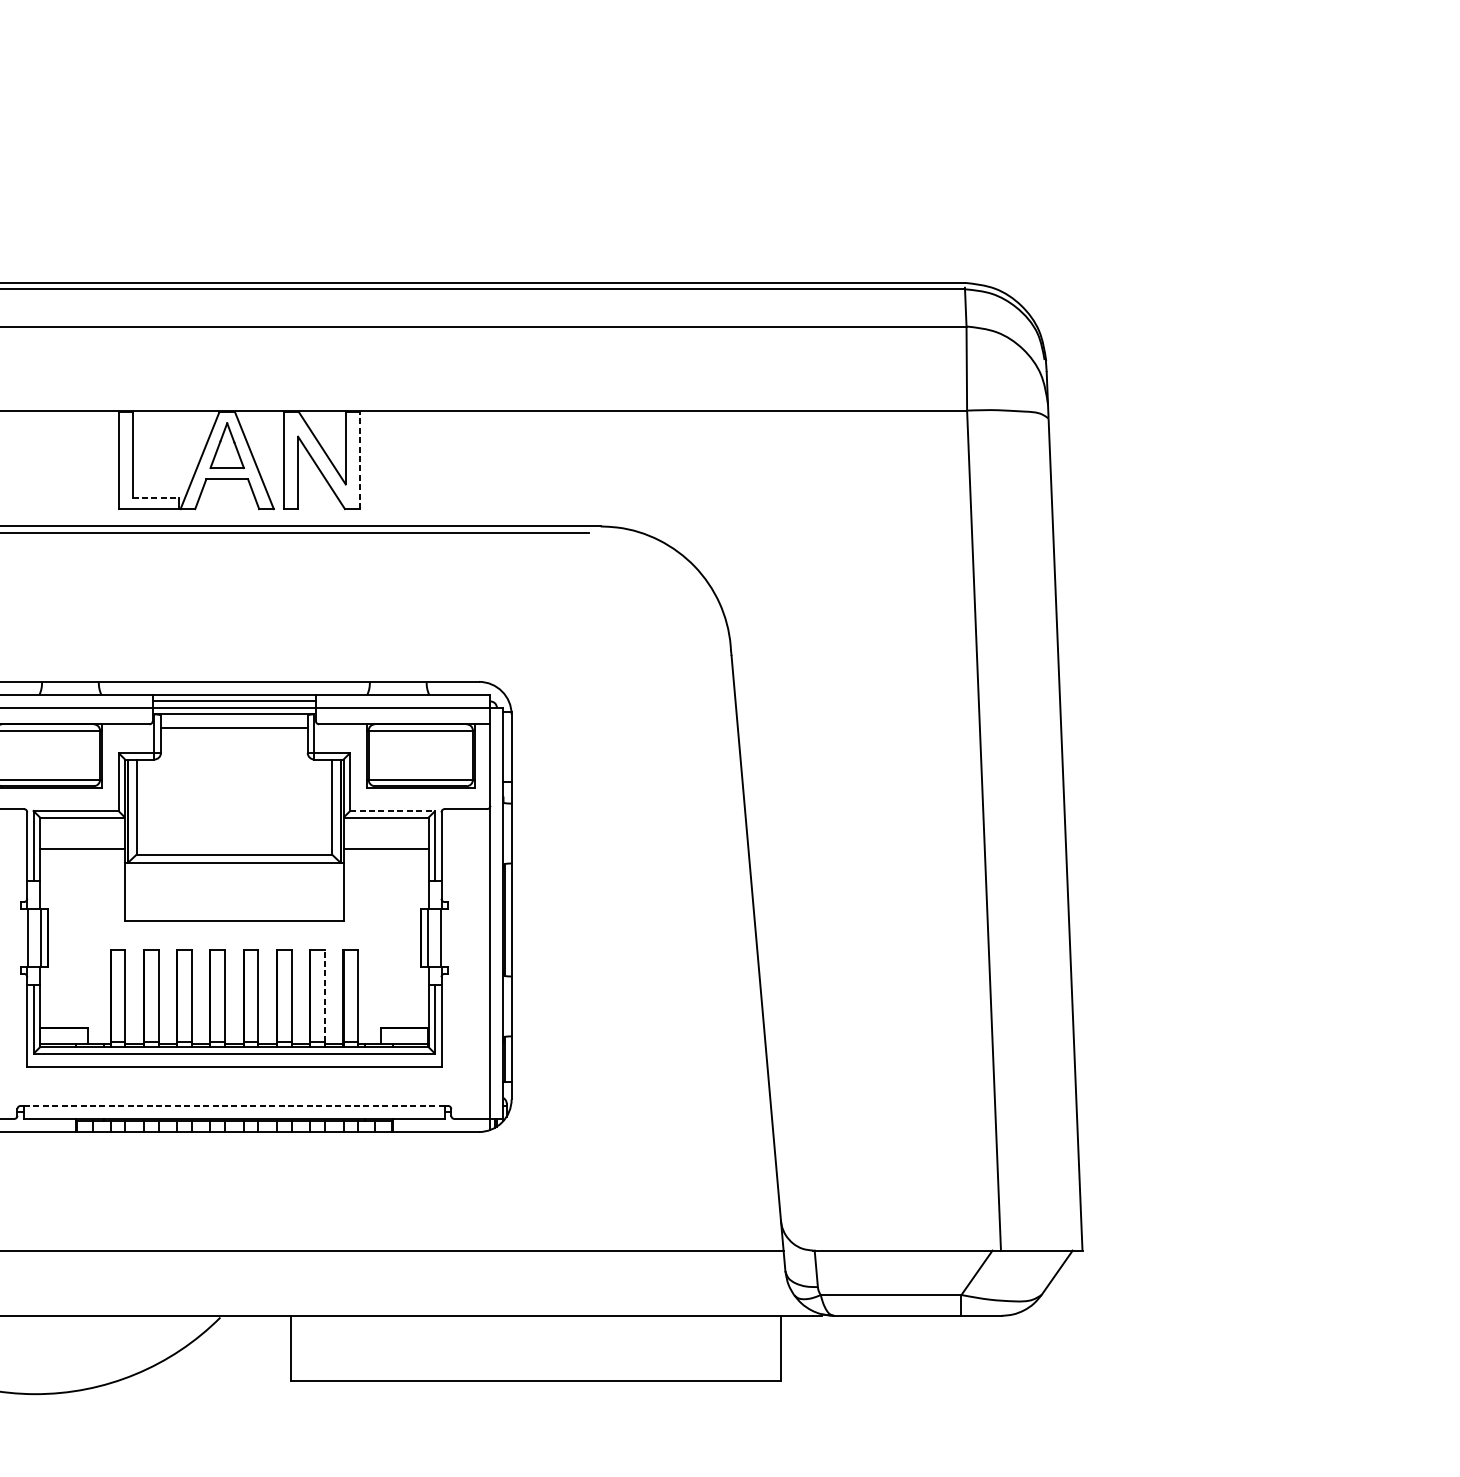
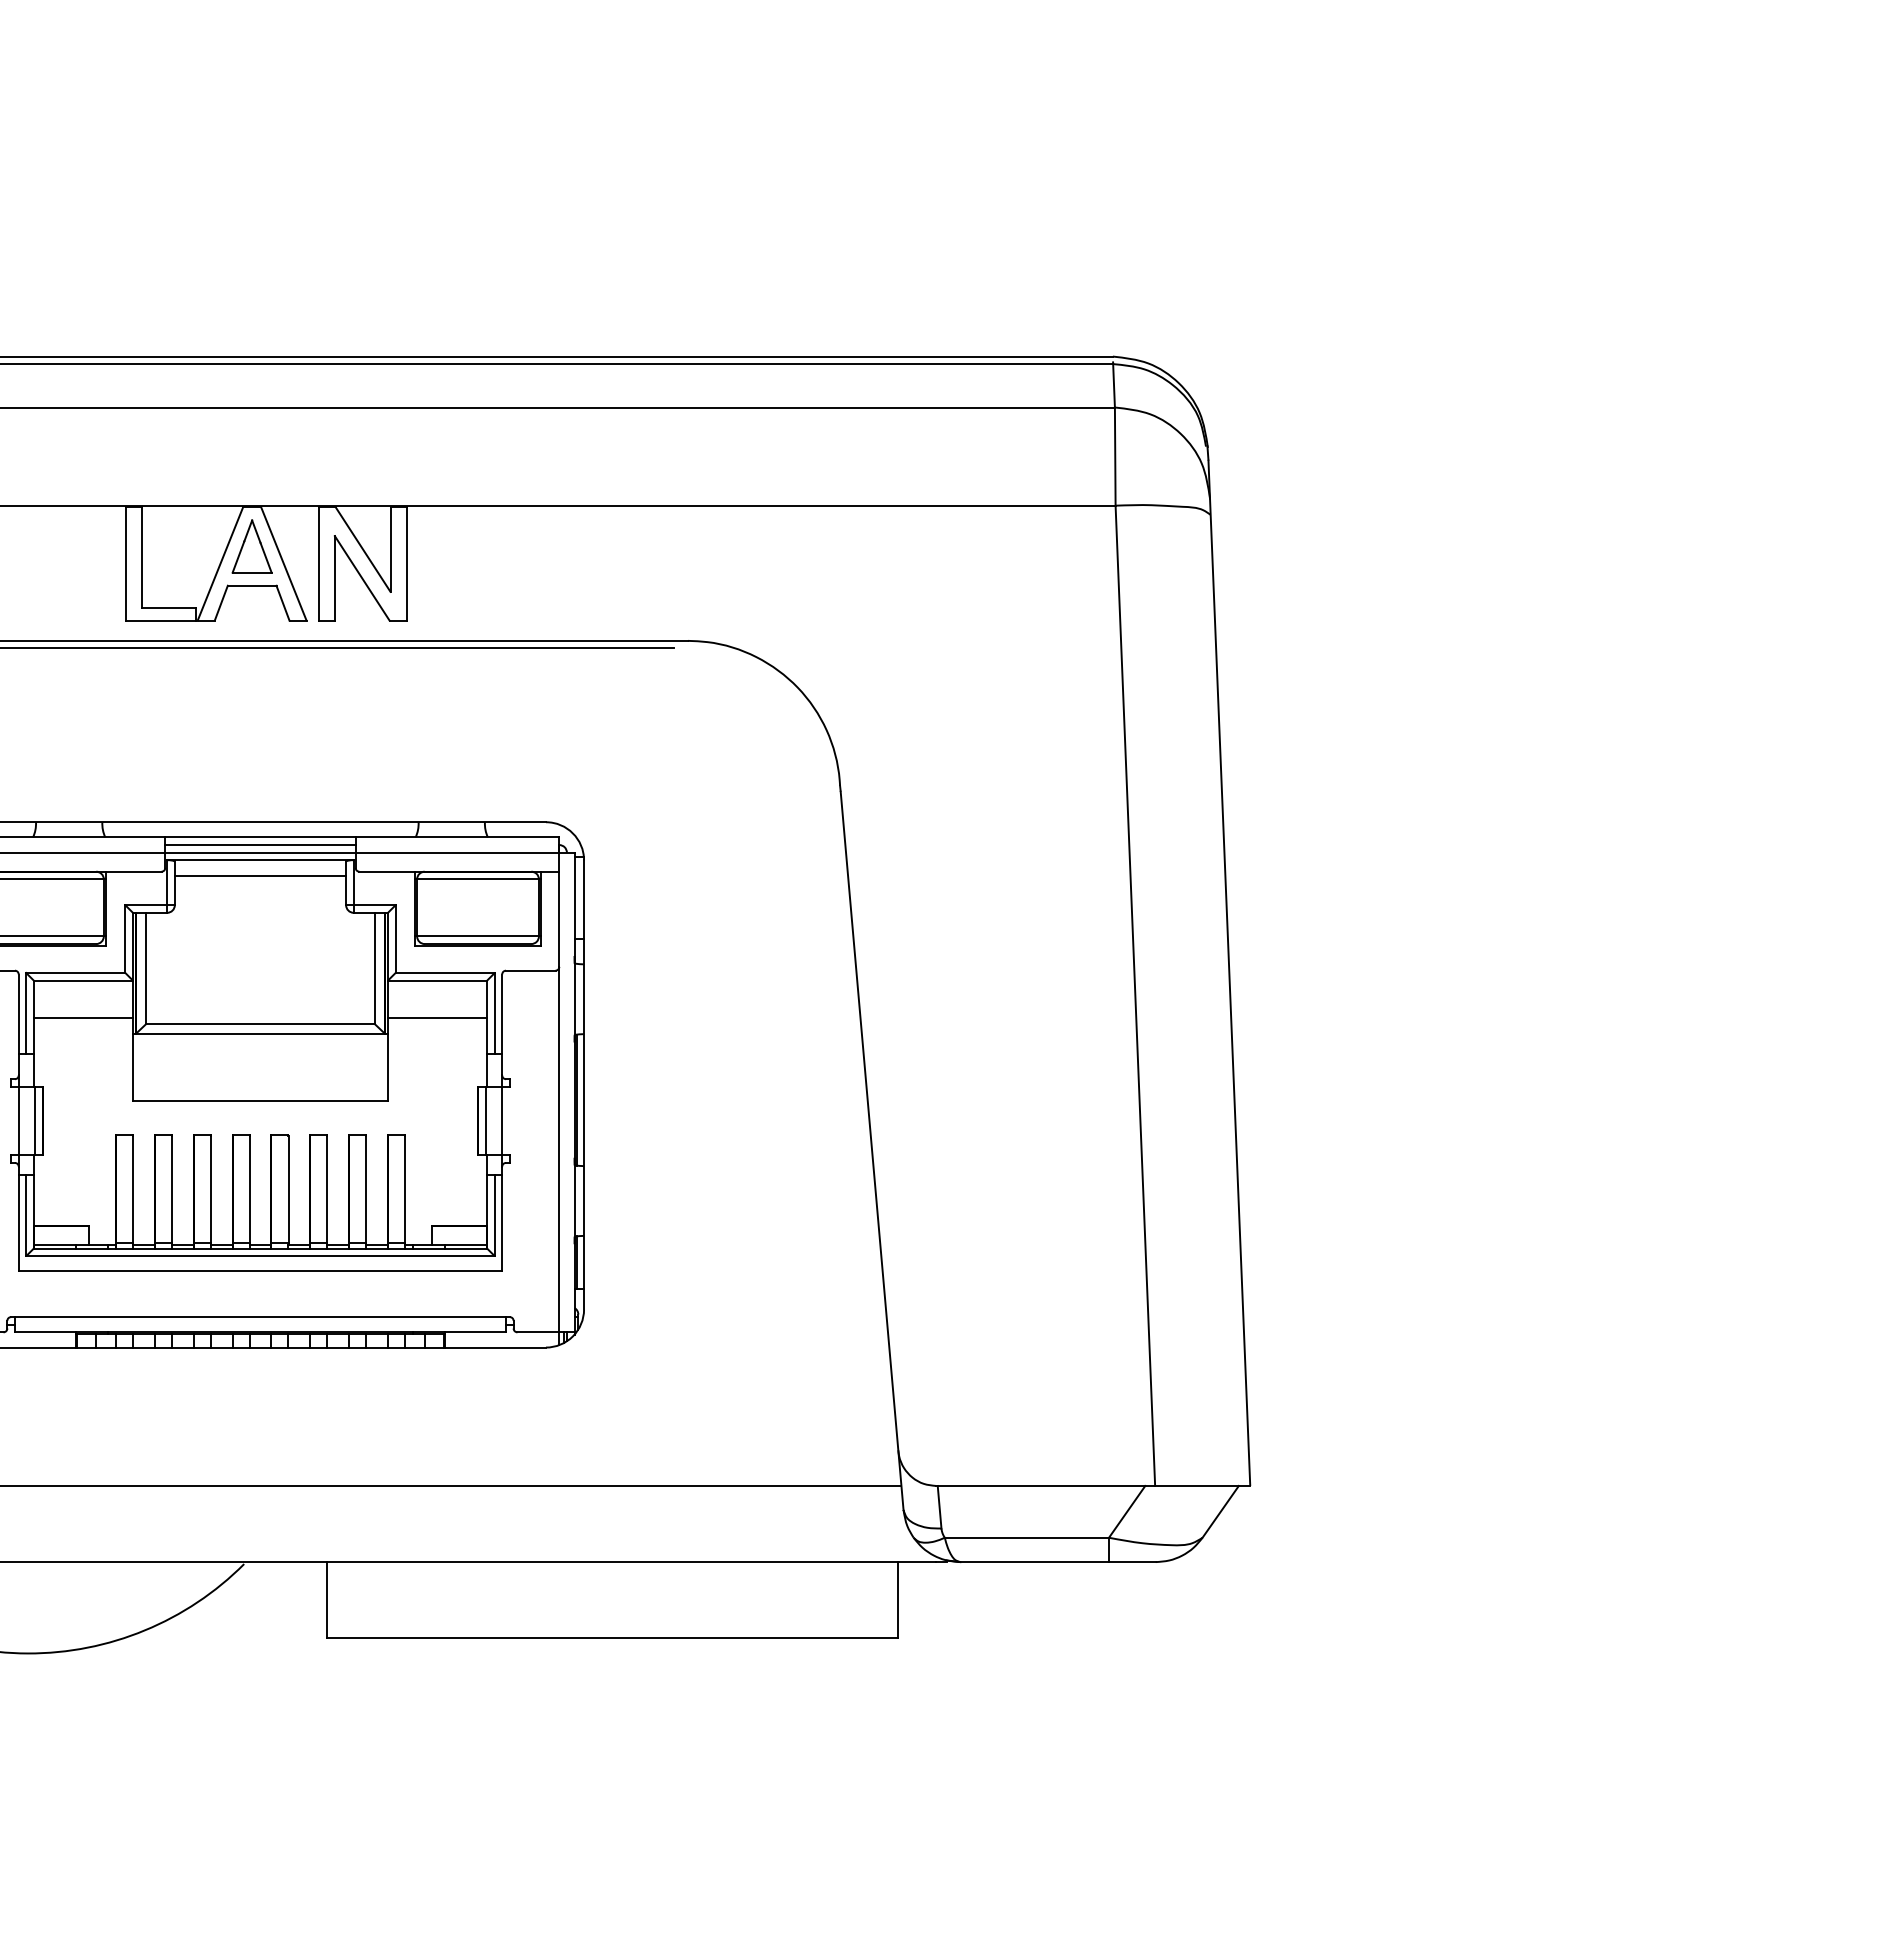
line: (359, 461) -> (406, 564), dashed -> solid
line: (156, 497) -> (169, 607), dashed -> solid
line: (392, 810) -> (445, 972), dashed -> solid
line: (325, 996) -> (366, 1189), dashed -> solid
line: (234, 1106) -> (260, 1317), dashed -> solid

